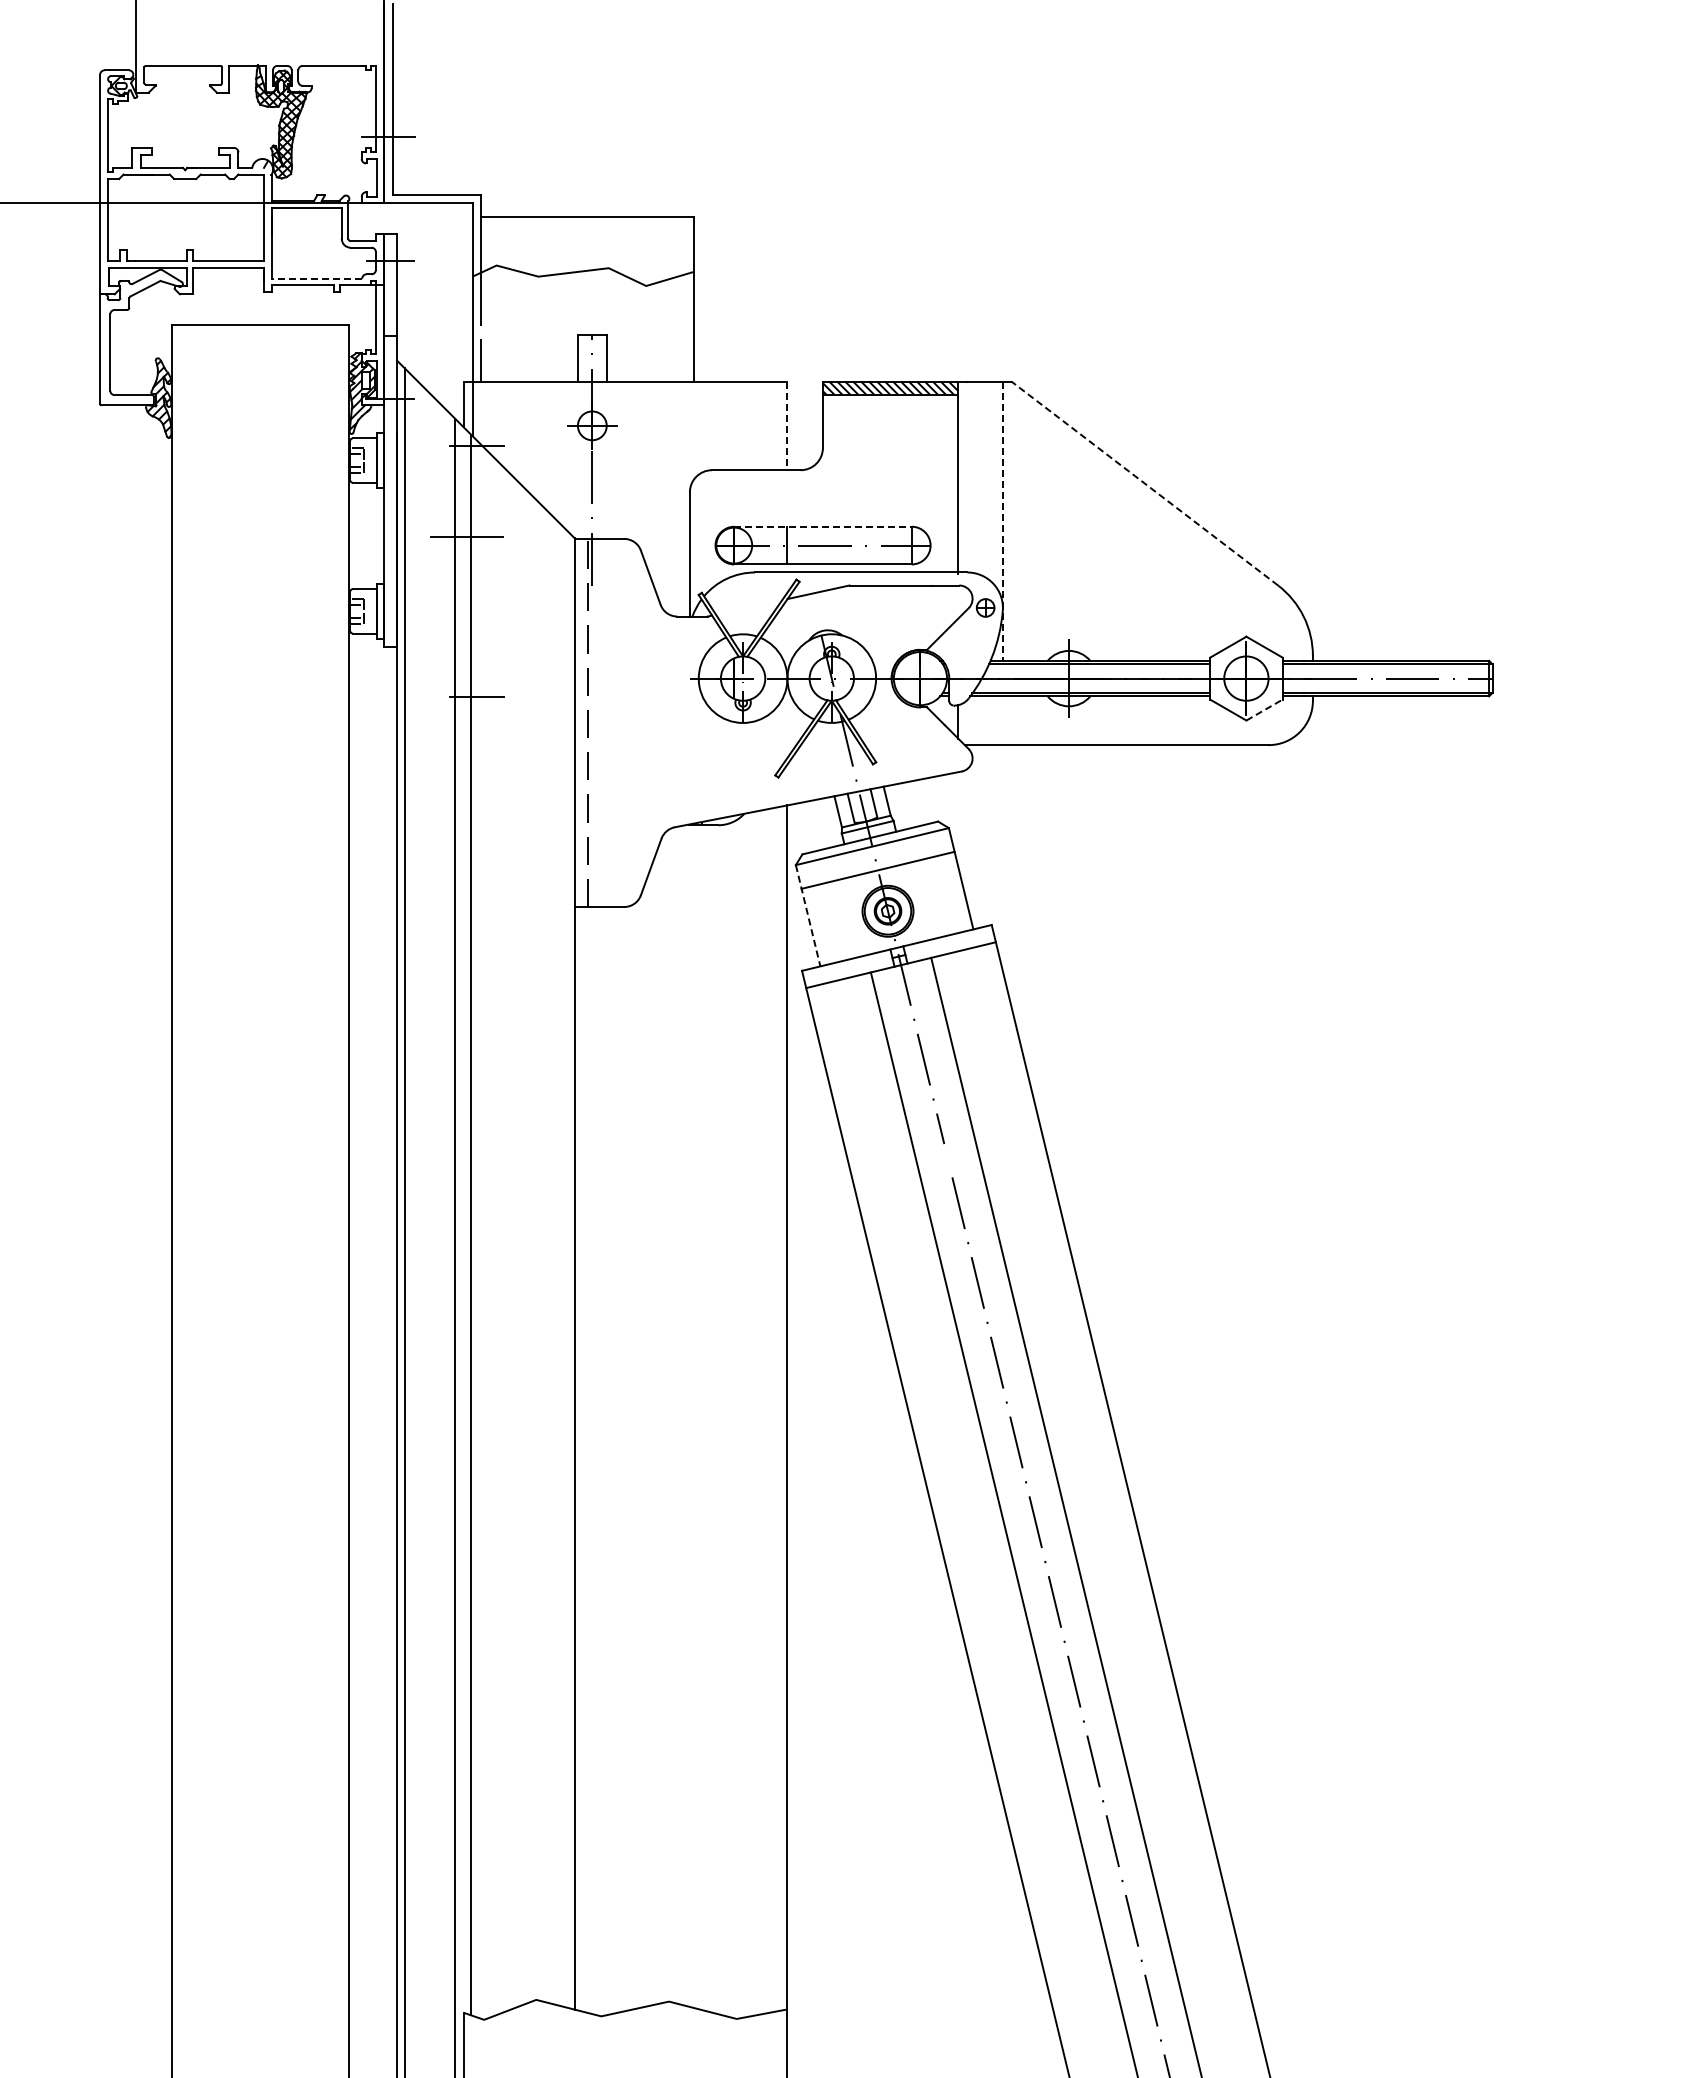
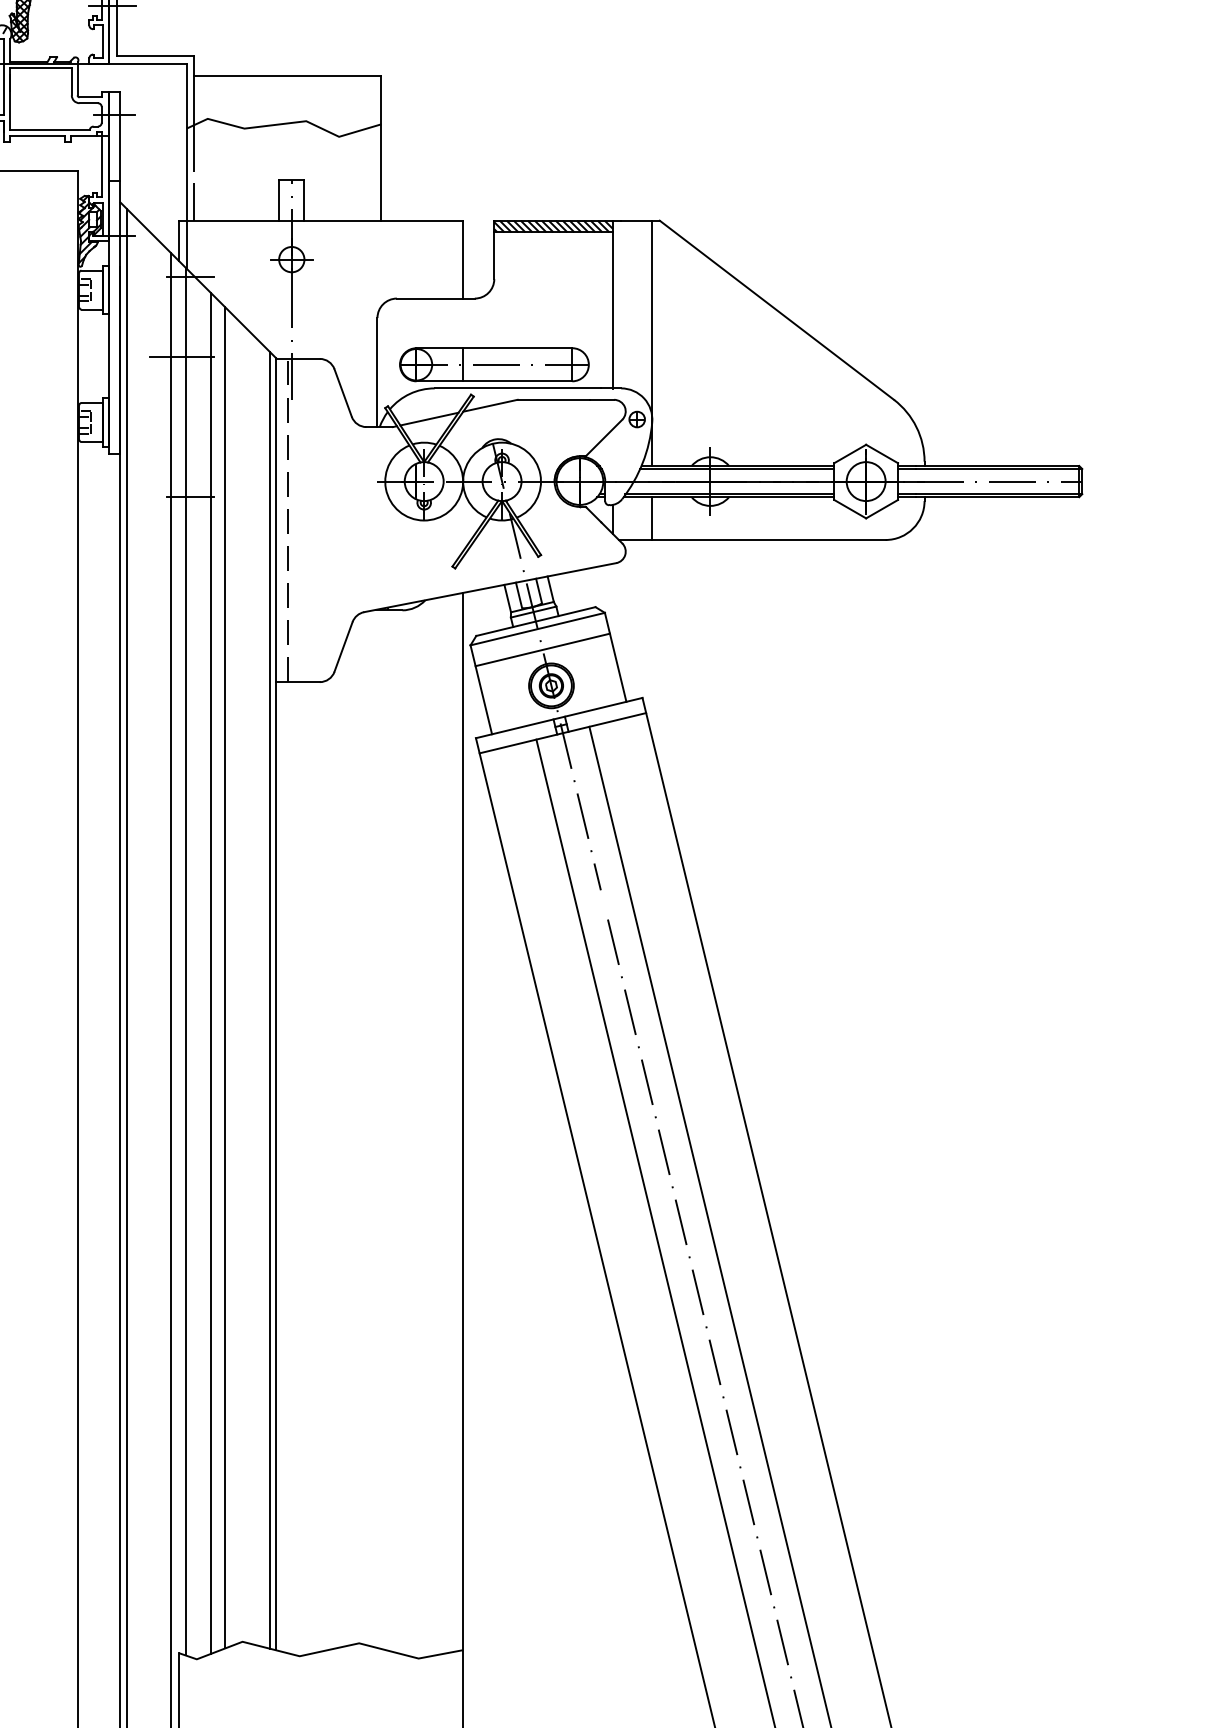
line: (316, 278) -> (49, 130), dashed -> solid
line: (787, 426) -> (463, 260), dashed -> solid
line: (1144, 483) -> (776, 310), dashed -> solid
line: (1002, 521) -> (651, 343), dashed -> solid
line: (823, 526) -> (494, 348), dashed -> solid
line: (749, 607) -> (429, 419), added
line: (1264, 710) -> (882, 509), dashed -> solid
line: (1002, 720) -> (651, 518), added
line: (808, 916) -> (481, 690), dashed -> solid
line: (500, 1238) -> (211, 973), added
line: (516, 1243) -> (225, 977), added
line: (567, 1268) -> (270, 999), added

